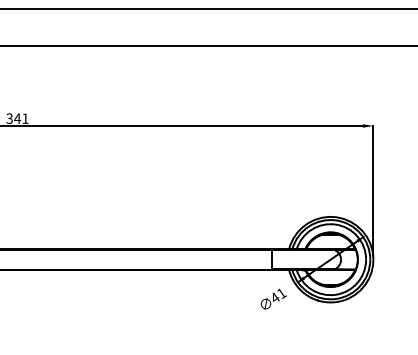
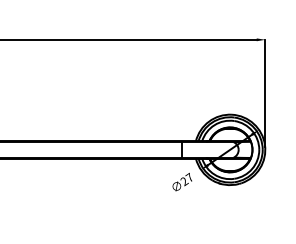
text: (278, 295) -> (187, 179), 41 -> 27

